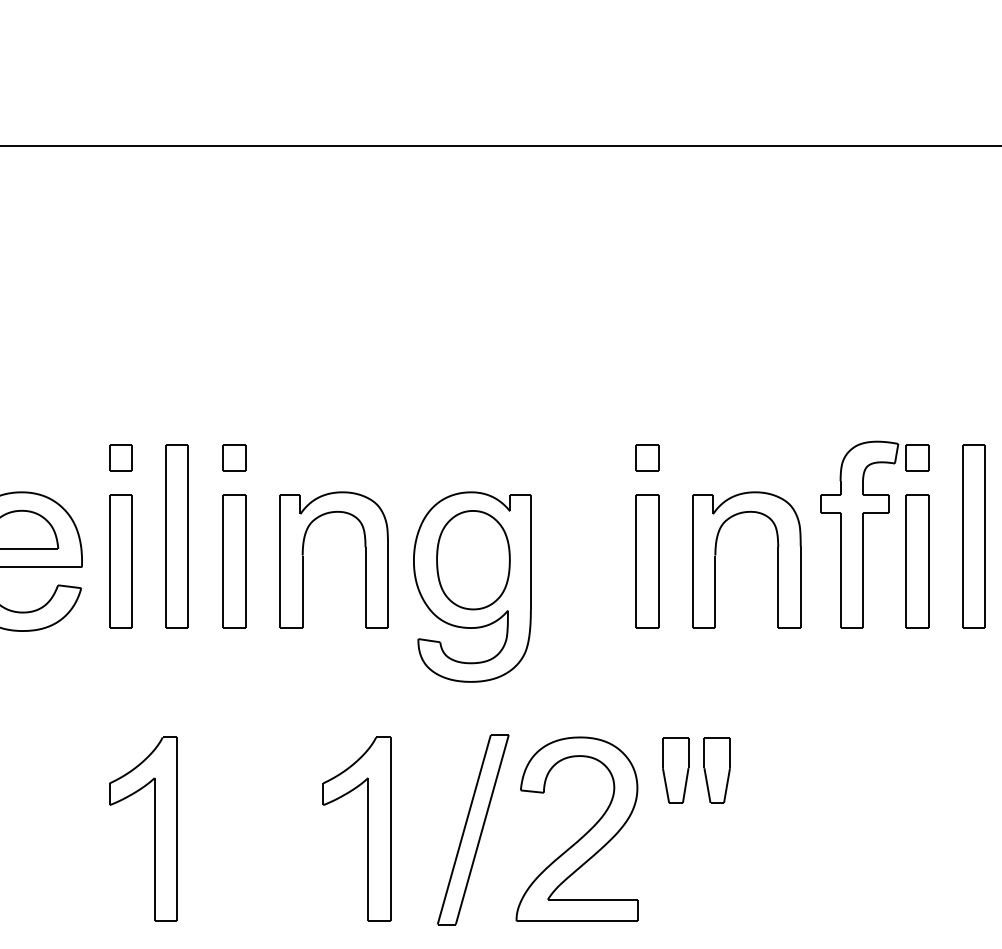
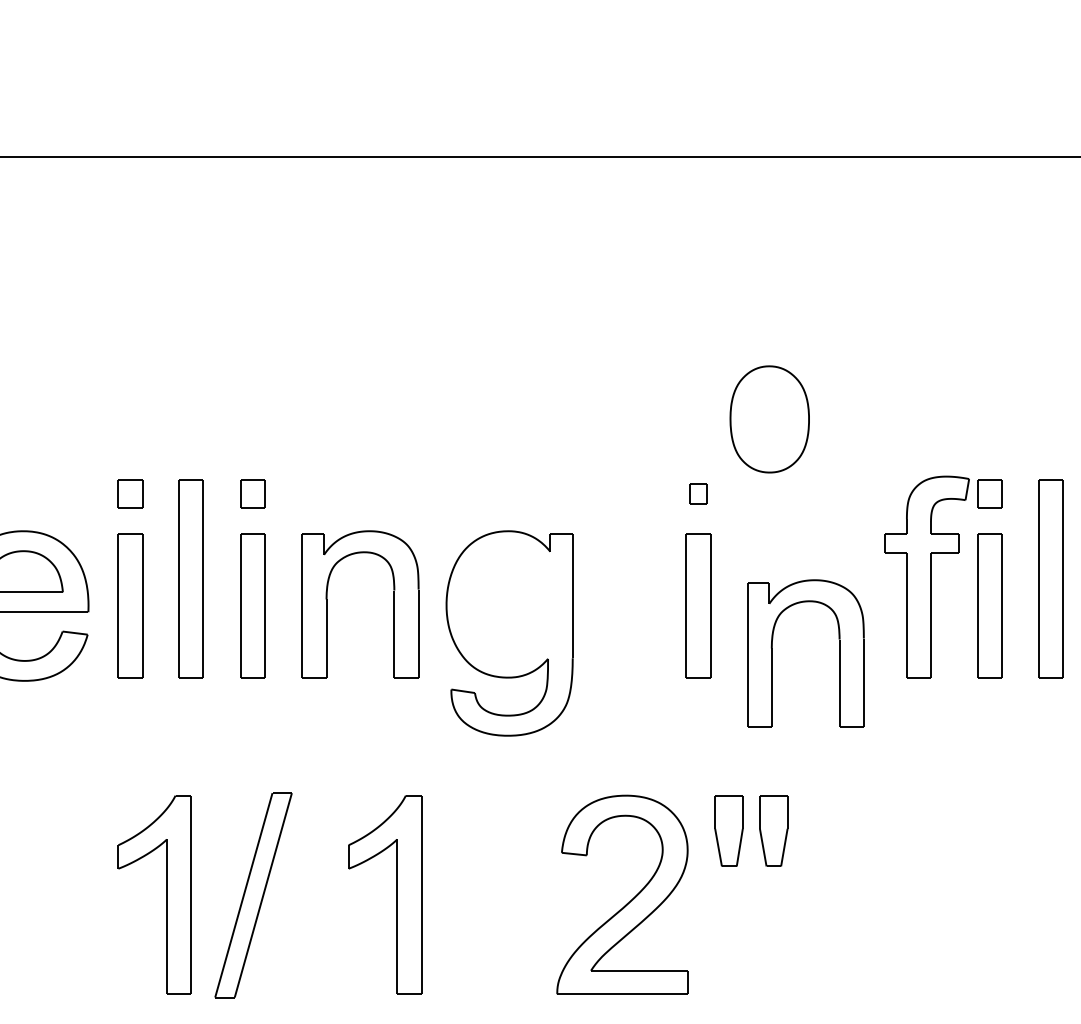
part: (647, 457) -> (698, 493), size x0.7
part: (473, 560) -> (769, 419), moved
part: (716, 560) -> (772, 653), moved
part: (473, 829) -> (253, 895), moved

